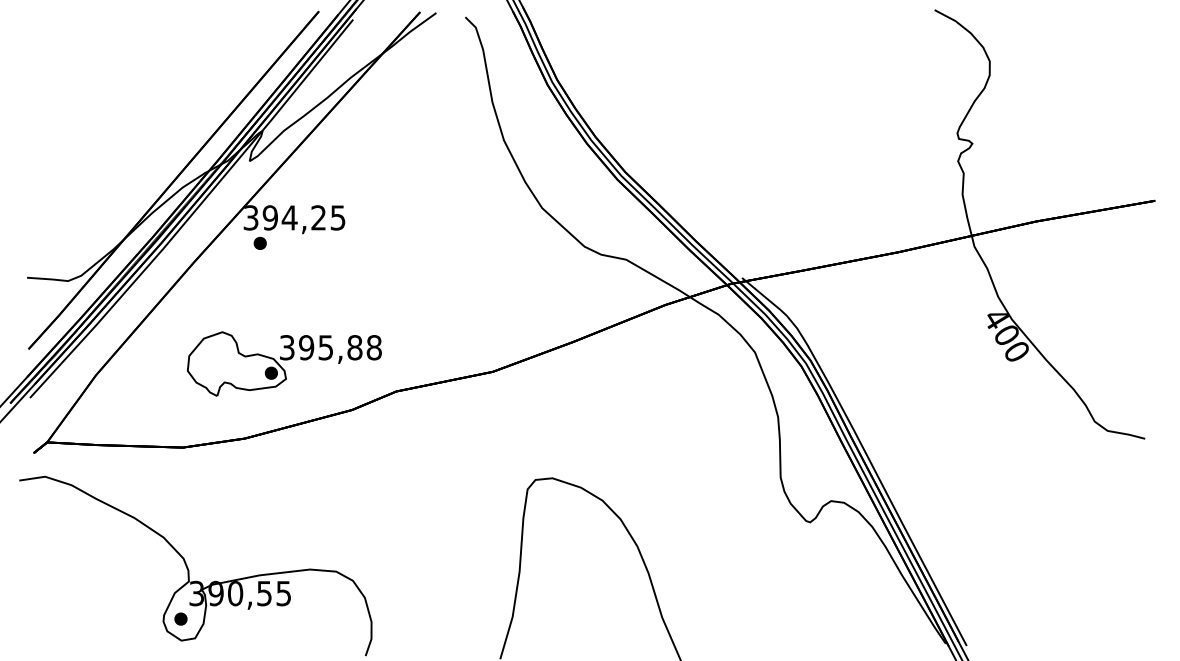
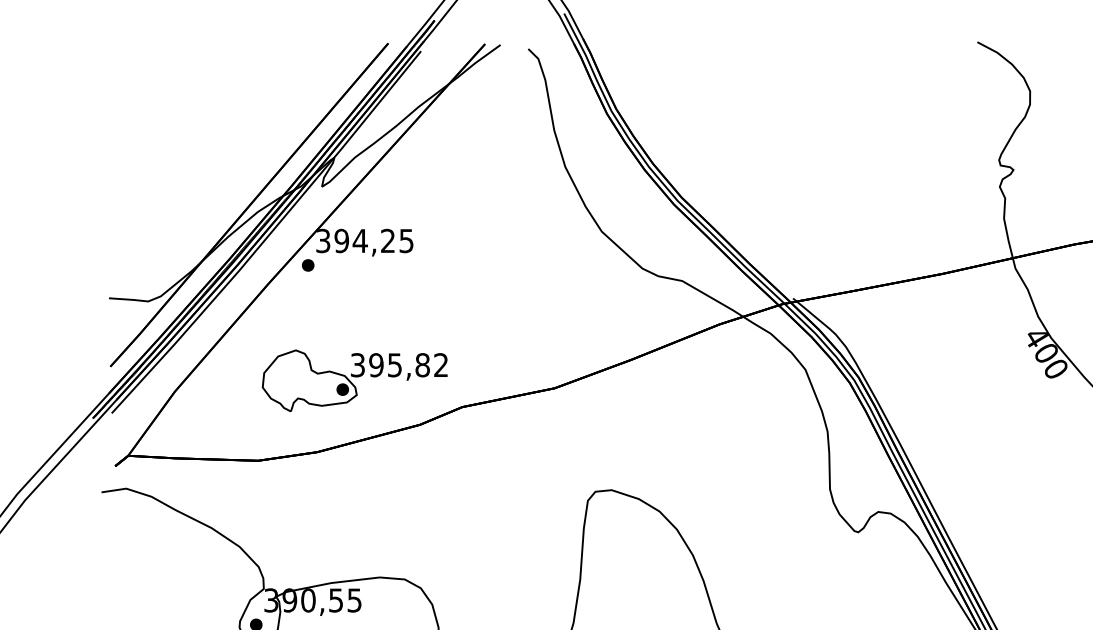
part: (259, 242) -> (307, 264), moved
text: (373, 347) -> (440, 365), 395,88 -> 395,82

